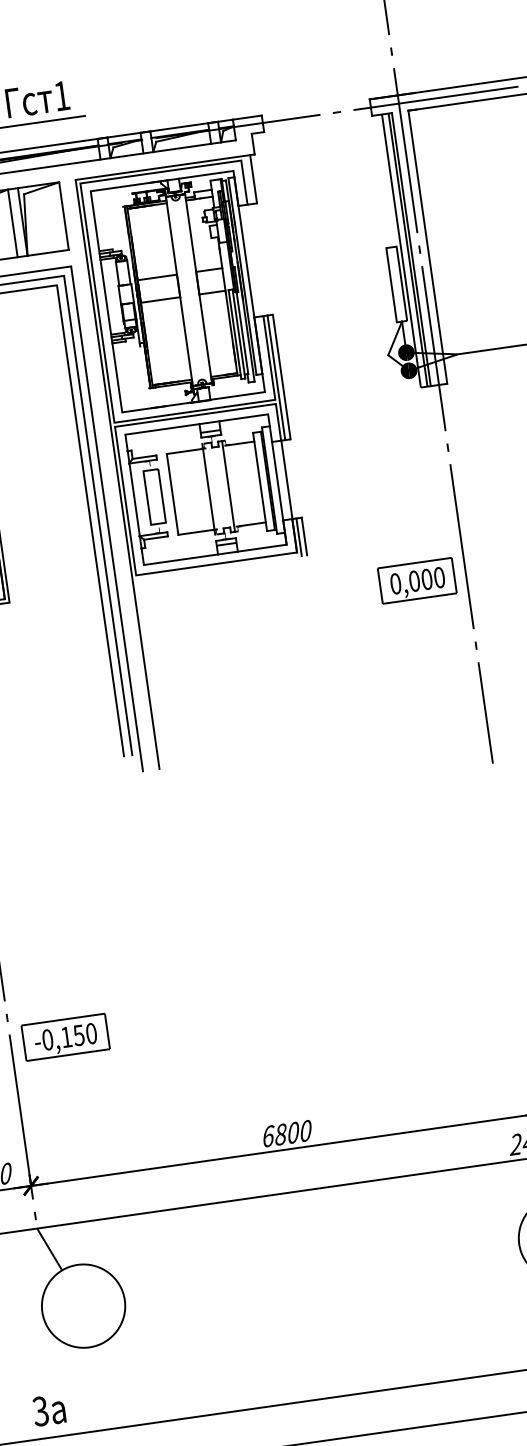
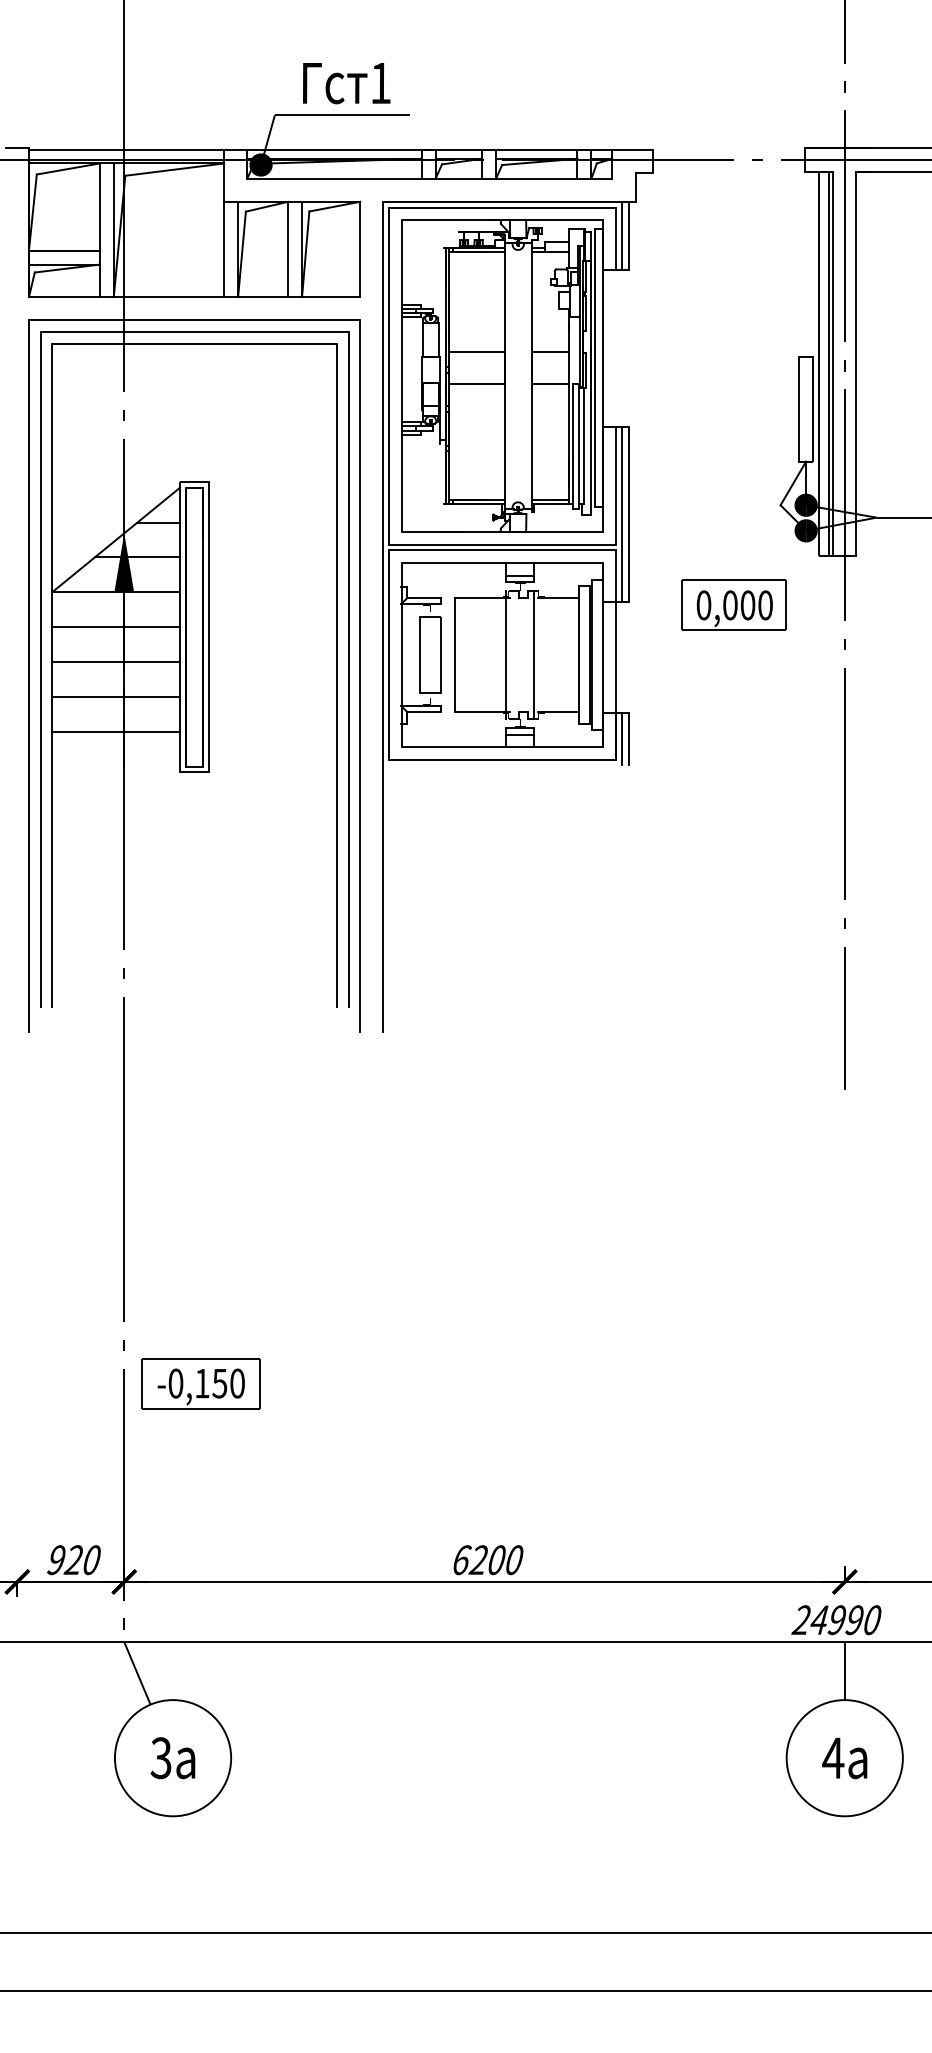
line: (248, 179) -> (621, 235), added
part: (416, 580) -> (733, 604), moved
text: (280, 1134) -> (478, 1560), 6800 -> 6200
text: (48, 1410) -> (172, 1758), moved

